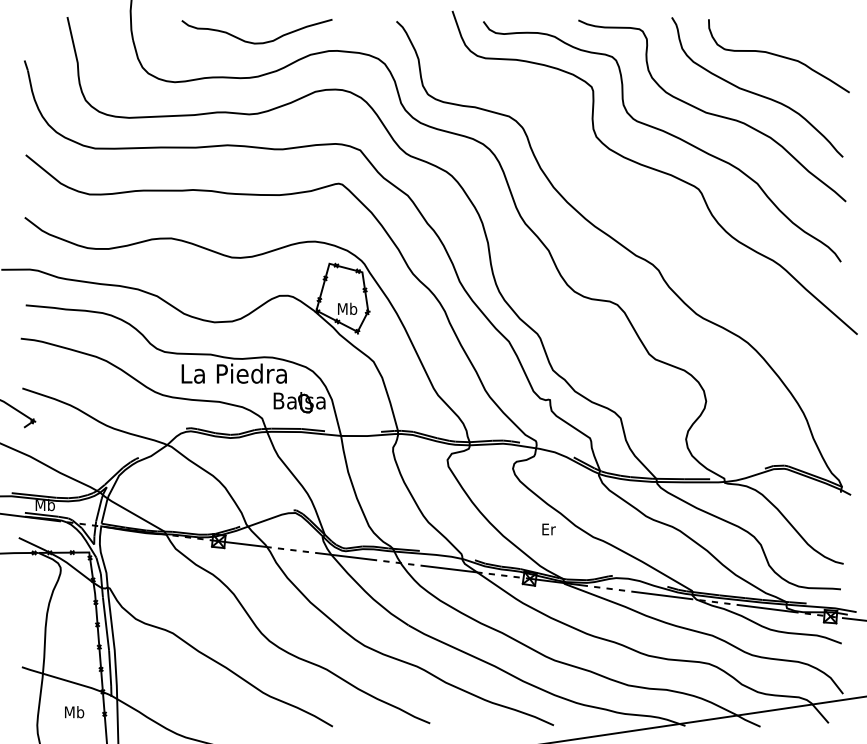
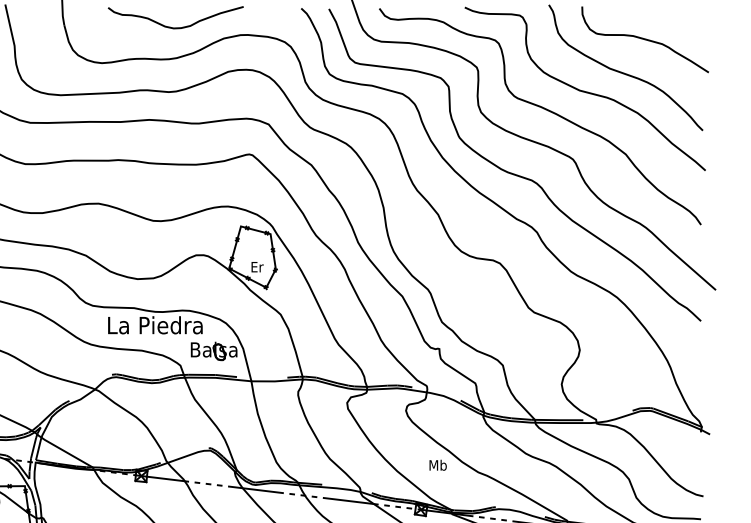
curve: (629, 203) -> (510, 172), added
text: (347, 308) -> (257, 266), Mb -> Er
text: (548, 529) -> (437, 465), Er -> Mb

